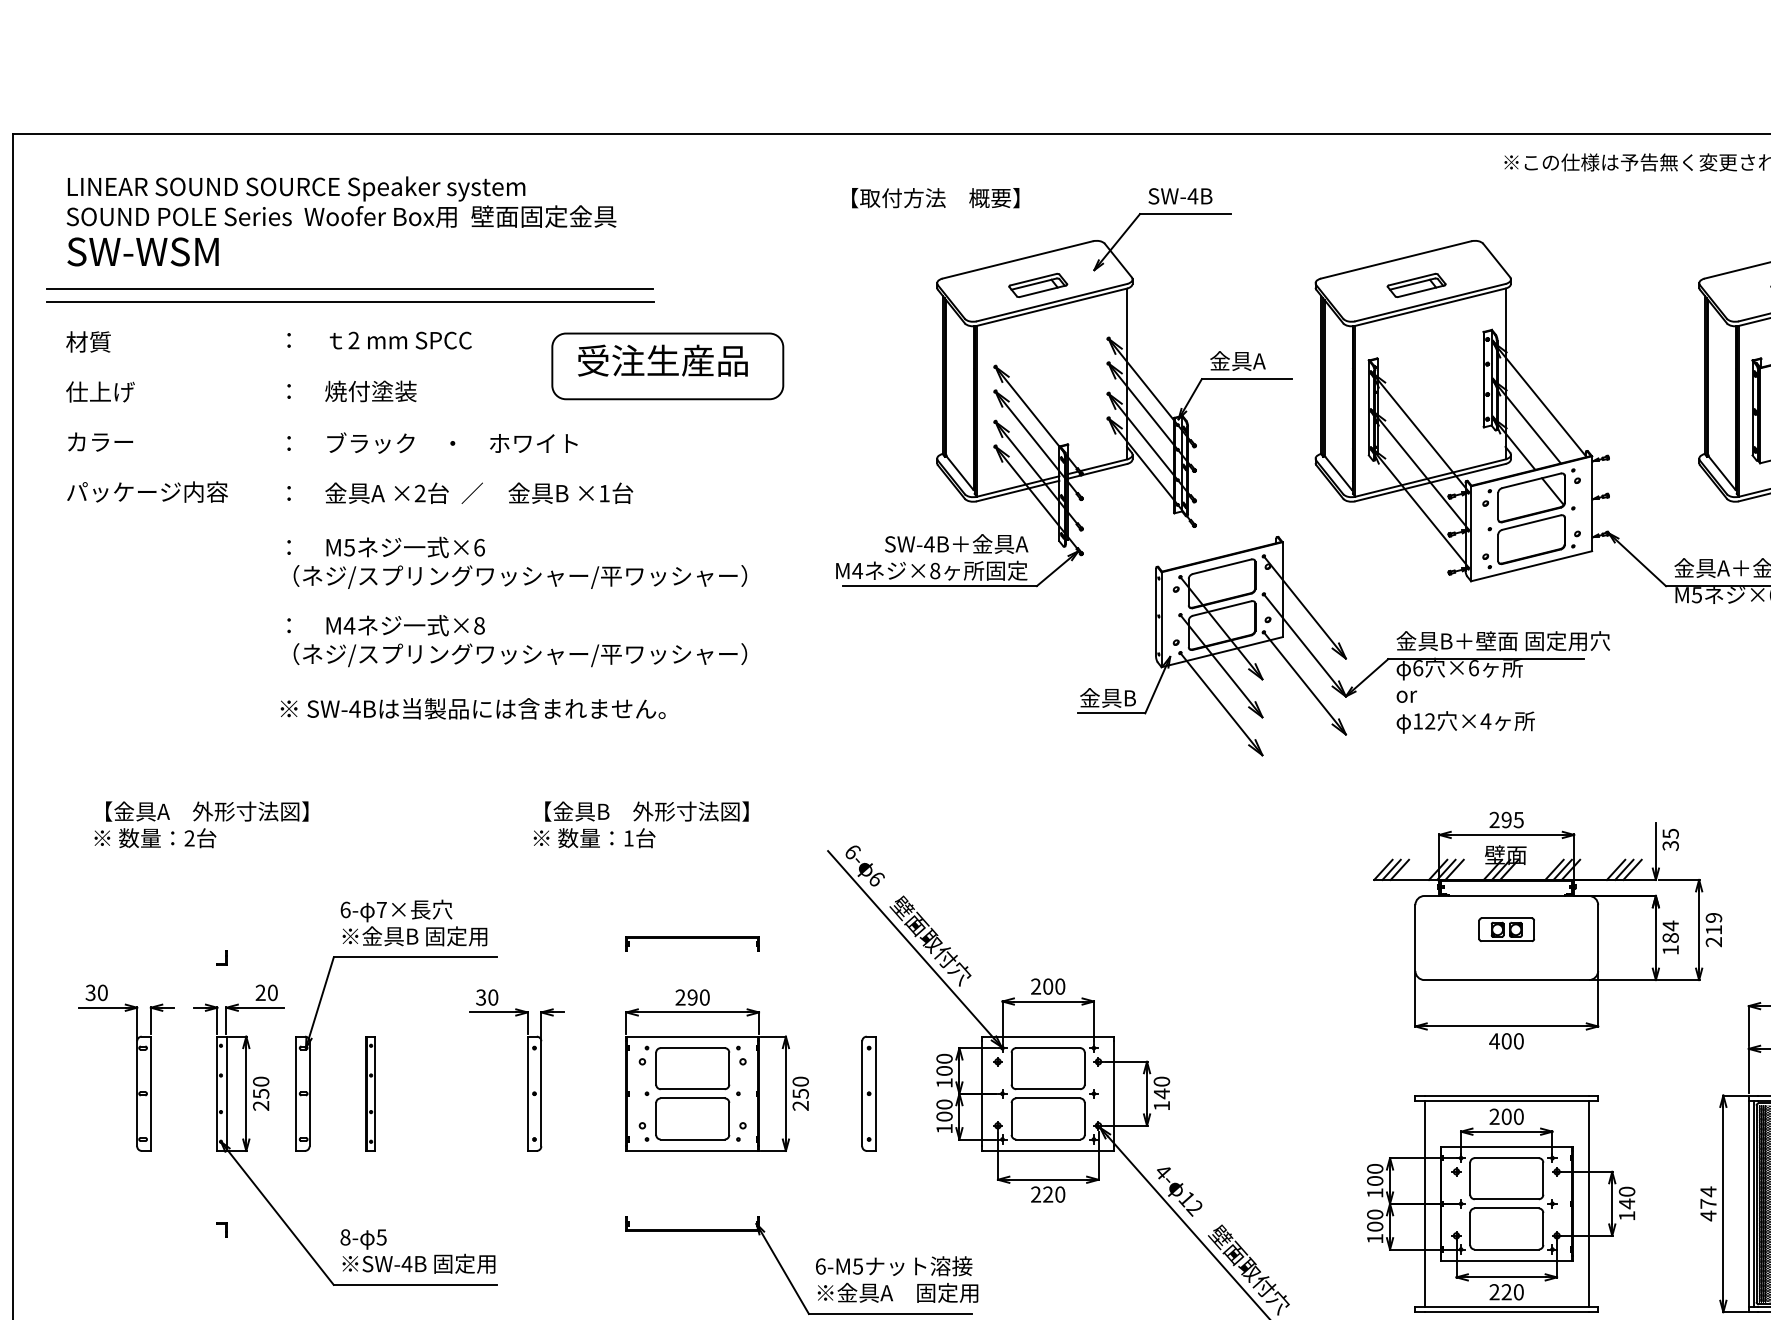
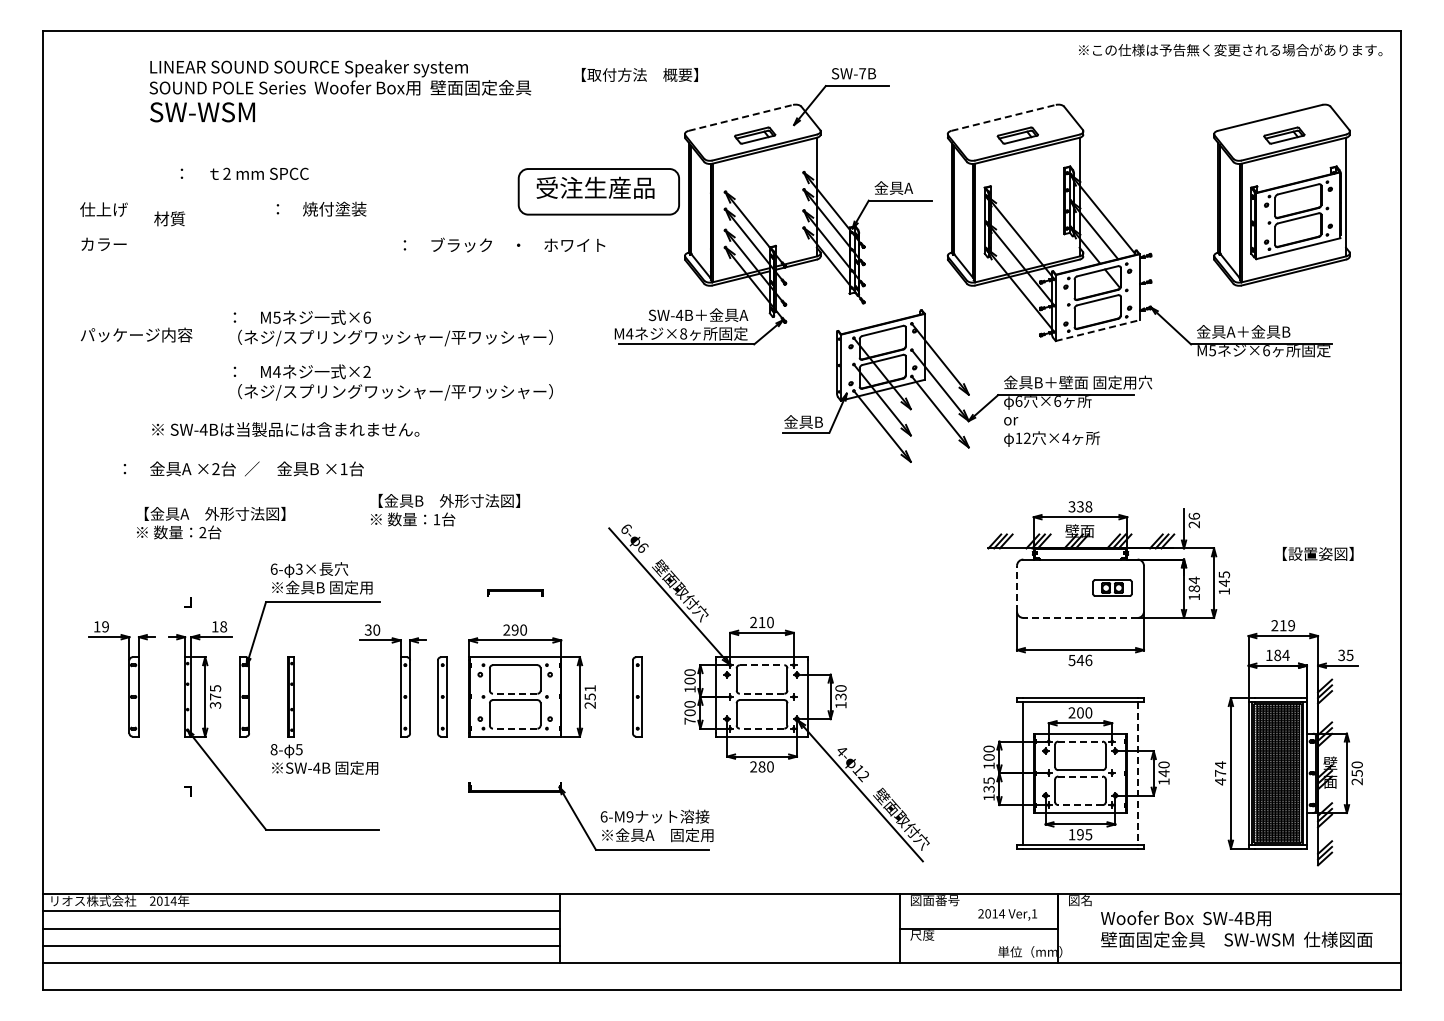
text: (1192, 195) -> (862, 73), SW-4B -> SW-7B
text: (935, 197) -> (639, 74), moved
text: (341, 221) -> (340, 91), moved
line: (1017, 259) -> (740, 117), solid -> dashed
line: (1395, 259) -> (1003, 117), solid -> dashed
line: (348, 288) -> (276, 137), removed
line: (350, 301) -> (277, 146), removed
text: (379, 340) -> (244, 173), moved
text: (88, 341) -> (169, 218), moved
part: (667, 365) -> (598, 191), moved
text: (351, 390) -> (321, 208), moved
text: (432, 442) -> (504, 244), moved
text: (147, 491) -> (136, 334), moved
text: (459, 492) -> (243, 468), moved
line: (1532, 566) -> (1098, 330), solid -> dashed
text: (478, 626) -> (366, 372), ×8 -> ×2
text: (472, 708) -> (285, 429), moved
text: (1506, 819) -> (1080, 506), 295 -> 338
text: (202, 823) -> (211, 522), moved
text: (639, 823) -> (444, 509), moved
text: (1669, 839) -> (1193, 520), 35 -> 26
text: (380, 908) -> (298, 568), 7× -> 3×
part: (1506, 929) -> (1112, 587), moved
text: (1712, 930) -> (1223, 583), 219 -> 145
line: (1416, 937) -> (1017, 588), solid -> dashed
part: (691, 943) -> (514, 592), size x0.6
line: (1506, 979) -> (1080, 617), solid -> dashed
text: (1047, 986) -> (761, 622), 200 -> 210
text: (95, 992) -> (100, 626), 30 -> 19
text: (266, 992) -> (219, 626), 20 -> 18
text: (1506, 1041) -> (1080, 660), 400 -> 546
line: (1048, 1048) -> (762, 665), solid -> dashed
text: (799, 1081) -> (589, 688), 250 -> 251
line: (691, 1088) -> (514, 693), solid -> dashed
line: (1047, 1088) -> (761, 693), solid -> dashed
text: (261, 1093) -> (215, 696), 250 -> 375
part: (587, 1093) -> (442, 696), added
text: (1161, 1093) -> (840, 696), 140 -> 130
text: (943, 1127) -> (689, 720), 100 -> 700
line: (691, 1139) -> (514, 728), solid -> dashed
line: (1047, 1139) -> (761, 728), solid -> dashed
line: (1506, 1157) -> (1080, 741), solid -> dashed
text: (1047, 1193) -> (761, 766), 220 -> 280
line: (1588, 1204) -> (1137, 773), solid -> dashed
line: (1506, 1208) -> (1080, 776), solid -> dashed
text: (1374, 1219) -> (988, 784), 100 -> 135
line: (1506, 1250) -> (1080, 805), solid -> dashed
text: (418, 1251) -> (324, 759), moved
text: (857, 1265) -> (629, 816), 6-M5 -> 6-M9
text: (1506, 1291) -> (1080, 834), 220 -> 195

